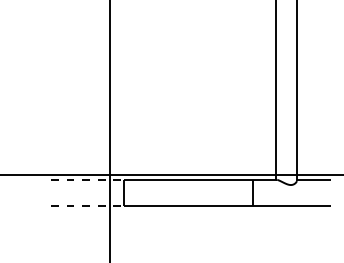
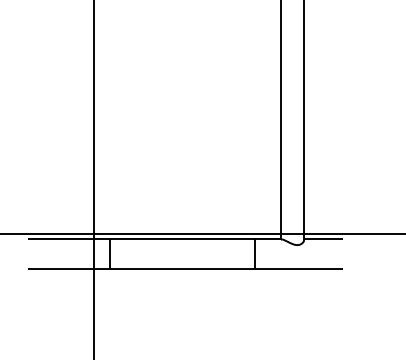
line: (88, 180) -> (69, 239), dashed -> solid
line: (88, 205) -> (69, 268), dashed -> solid

